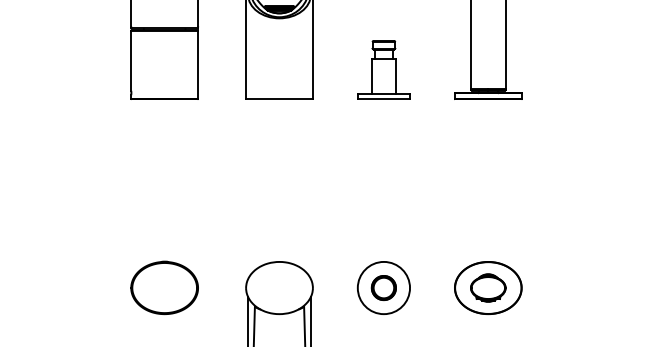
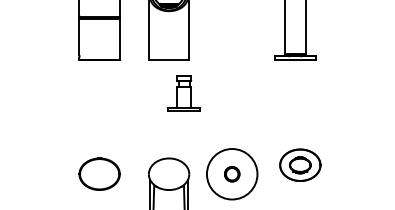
part: (382, 70) -> (183, 93), moved
part: (488, 286) -> (300, 164), moved
circle: (384, 288) -> (232, 174), size x1.6

